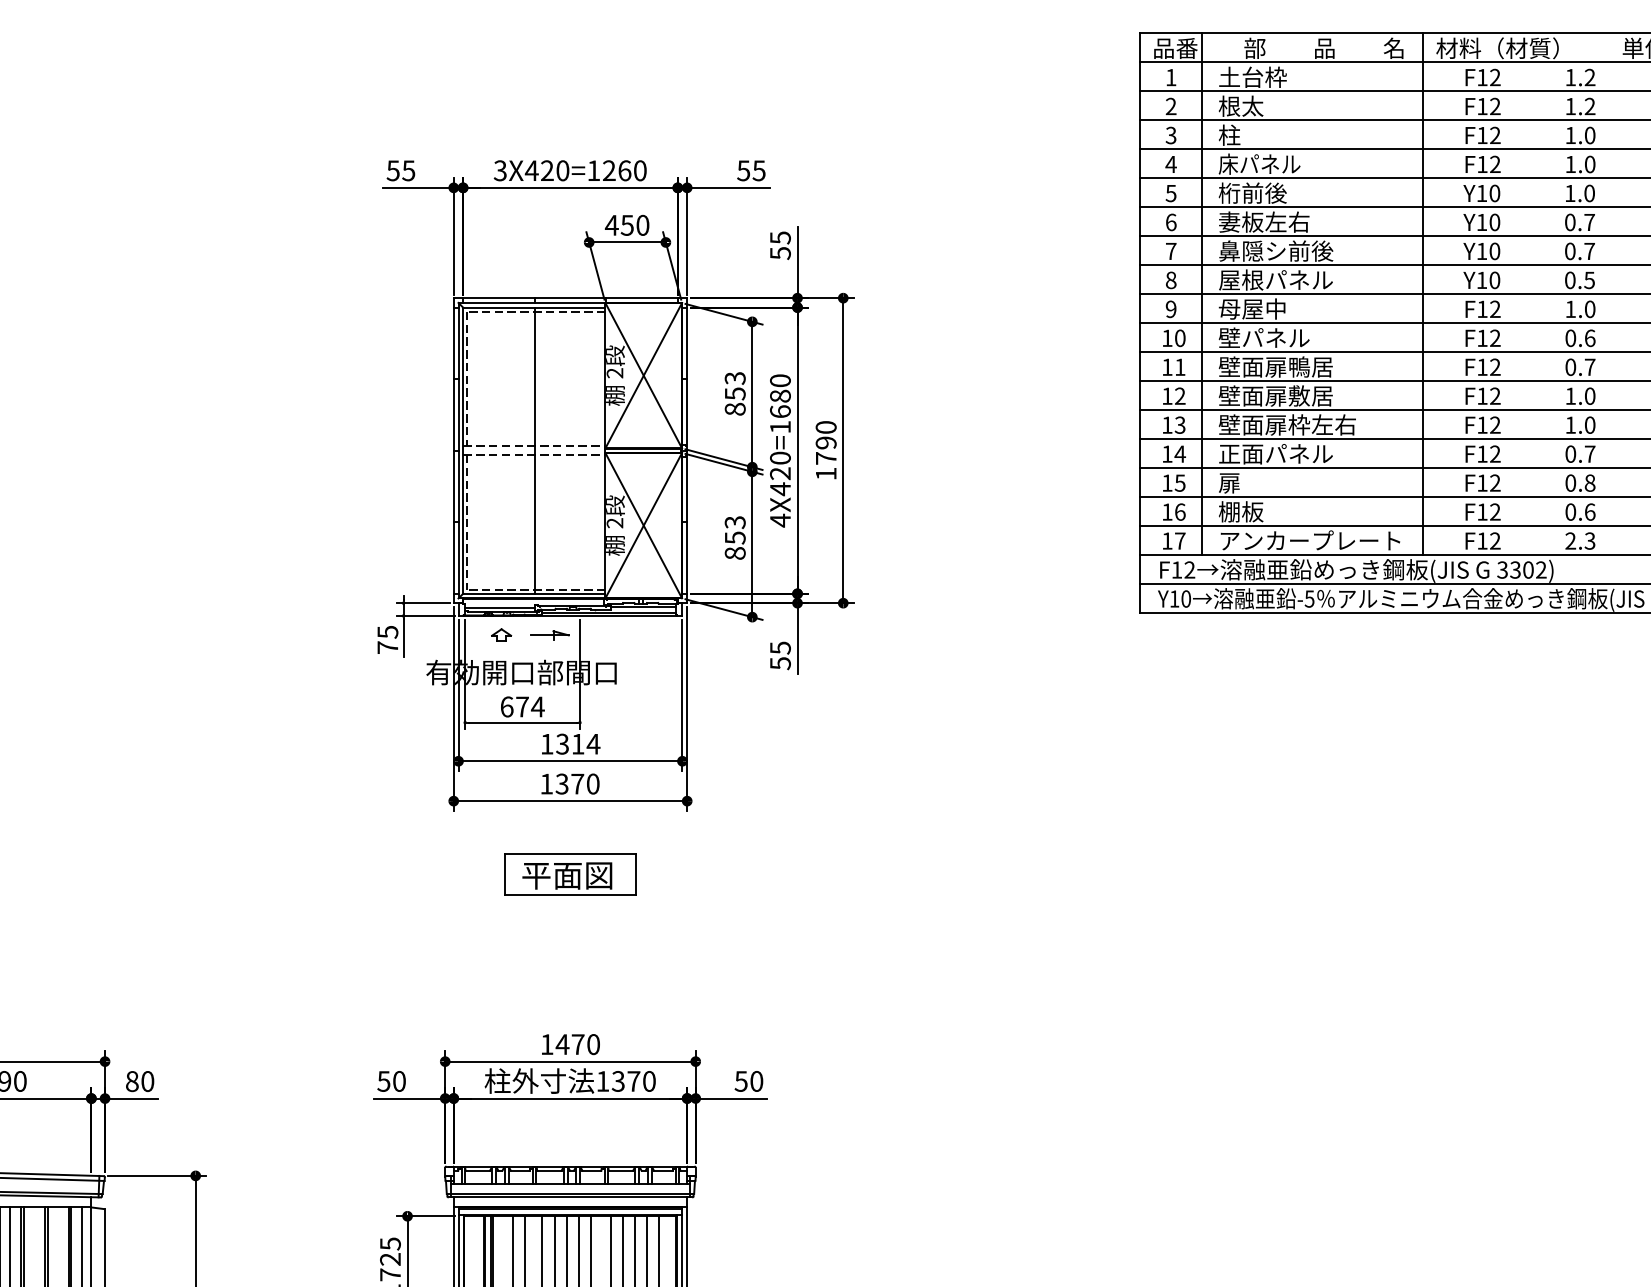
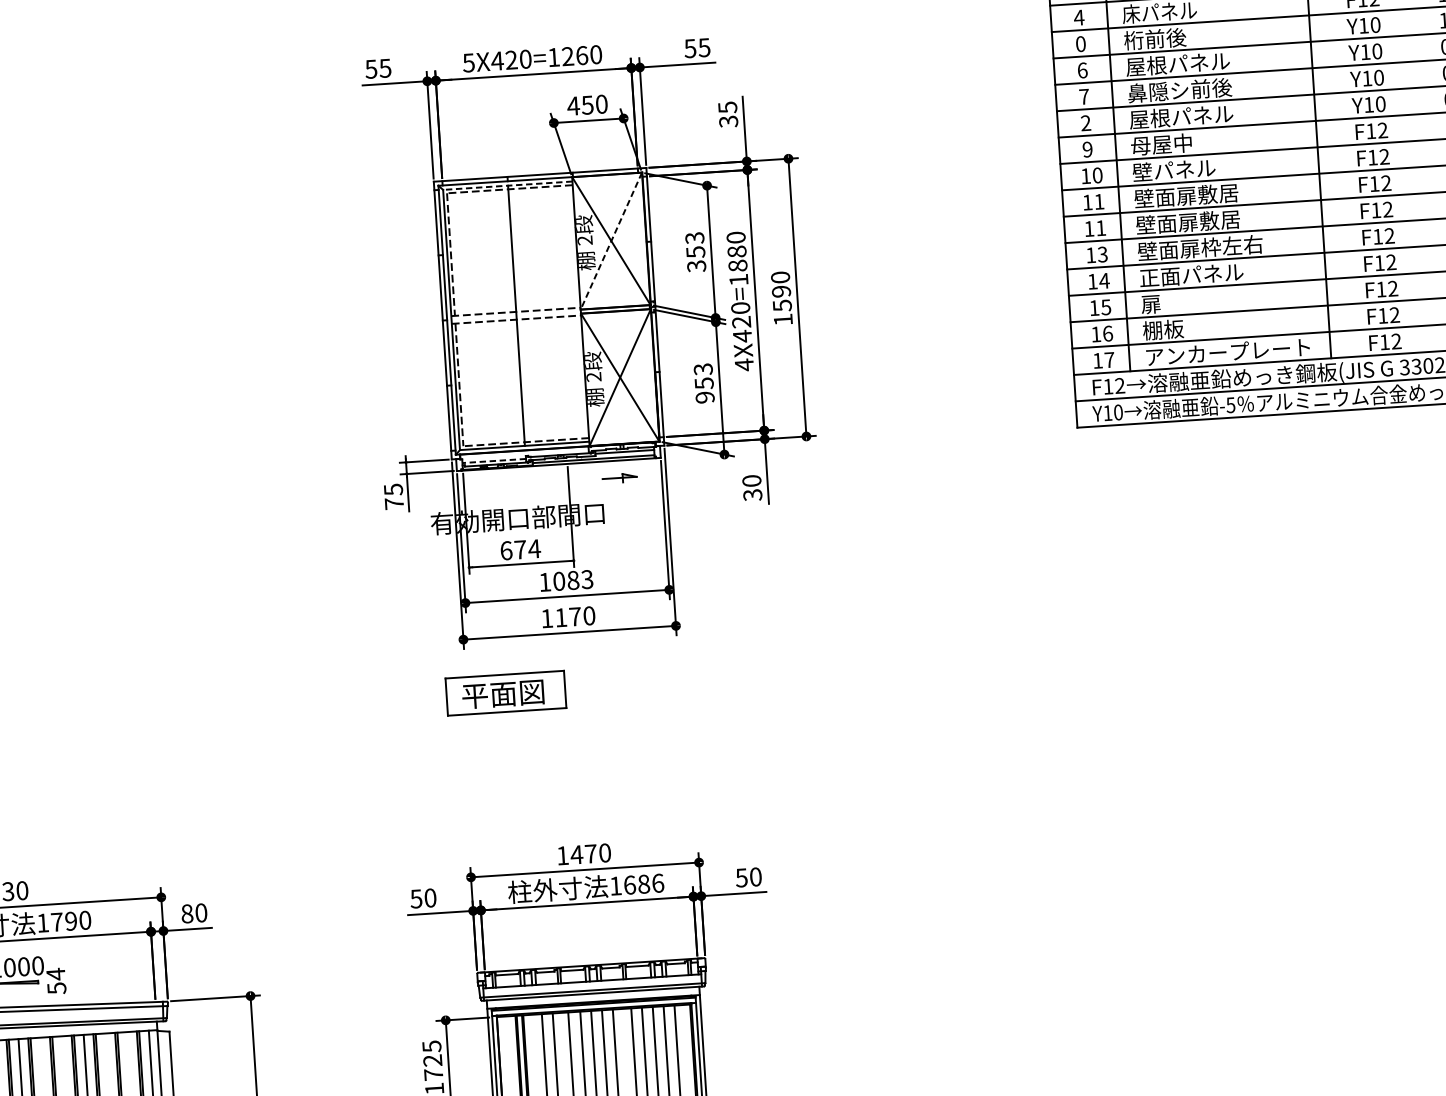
text: (500, 170) -> (468, 62), 3X420=1260 -> 5X420=1260
text: (1170, 193) -> (1080, 44), 5 -> 0
text: (1275, 221) -> (1177, 63), 妻板左右 -> 屋根パネル
text: (780, 253) -> (728, 121), 55 -> 35
text: (1170, 280) -> (1085, 123), 8 -> 2
line: (533, 307) -> (506, 185), solid -> dashed
text: (1299, 366) -> (1207, 194), 壁面扉鴨居 -> 壁面扉敷居
line: (643, 376) -> (611, 241), solid -> dashed
text: (1180, 395) -> (1101, 227), 12 -> 11
text: (734, 408) -> (695, 265), 853 -> 353
text: (780, 411) -> (738, 265), 4X420=1680 -> 4X420=1880
text: (826, 458) -> (782, 305), 1790 -> 1590
text: (734, 553) -> (704, 397), 853 -> 953
line: (500, 607) -> (494, 460), solid -> dashed
part: (501, 634) -> (497, 485), removed
part: (549, 635) -> (619, 478), moved
text: (780, 655) -> (752, 487), 55 -> 30
text: (578, 743) -> (573, 579), 1314 -> 1083
text: (561, 783) -> (560, 617), 1370 -> 1170
part: (570, 874) -> (505, 692), moved
text: (633, 1081) -> (643, 884), 1370 -> 1686

